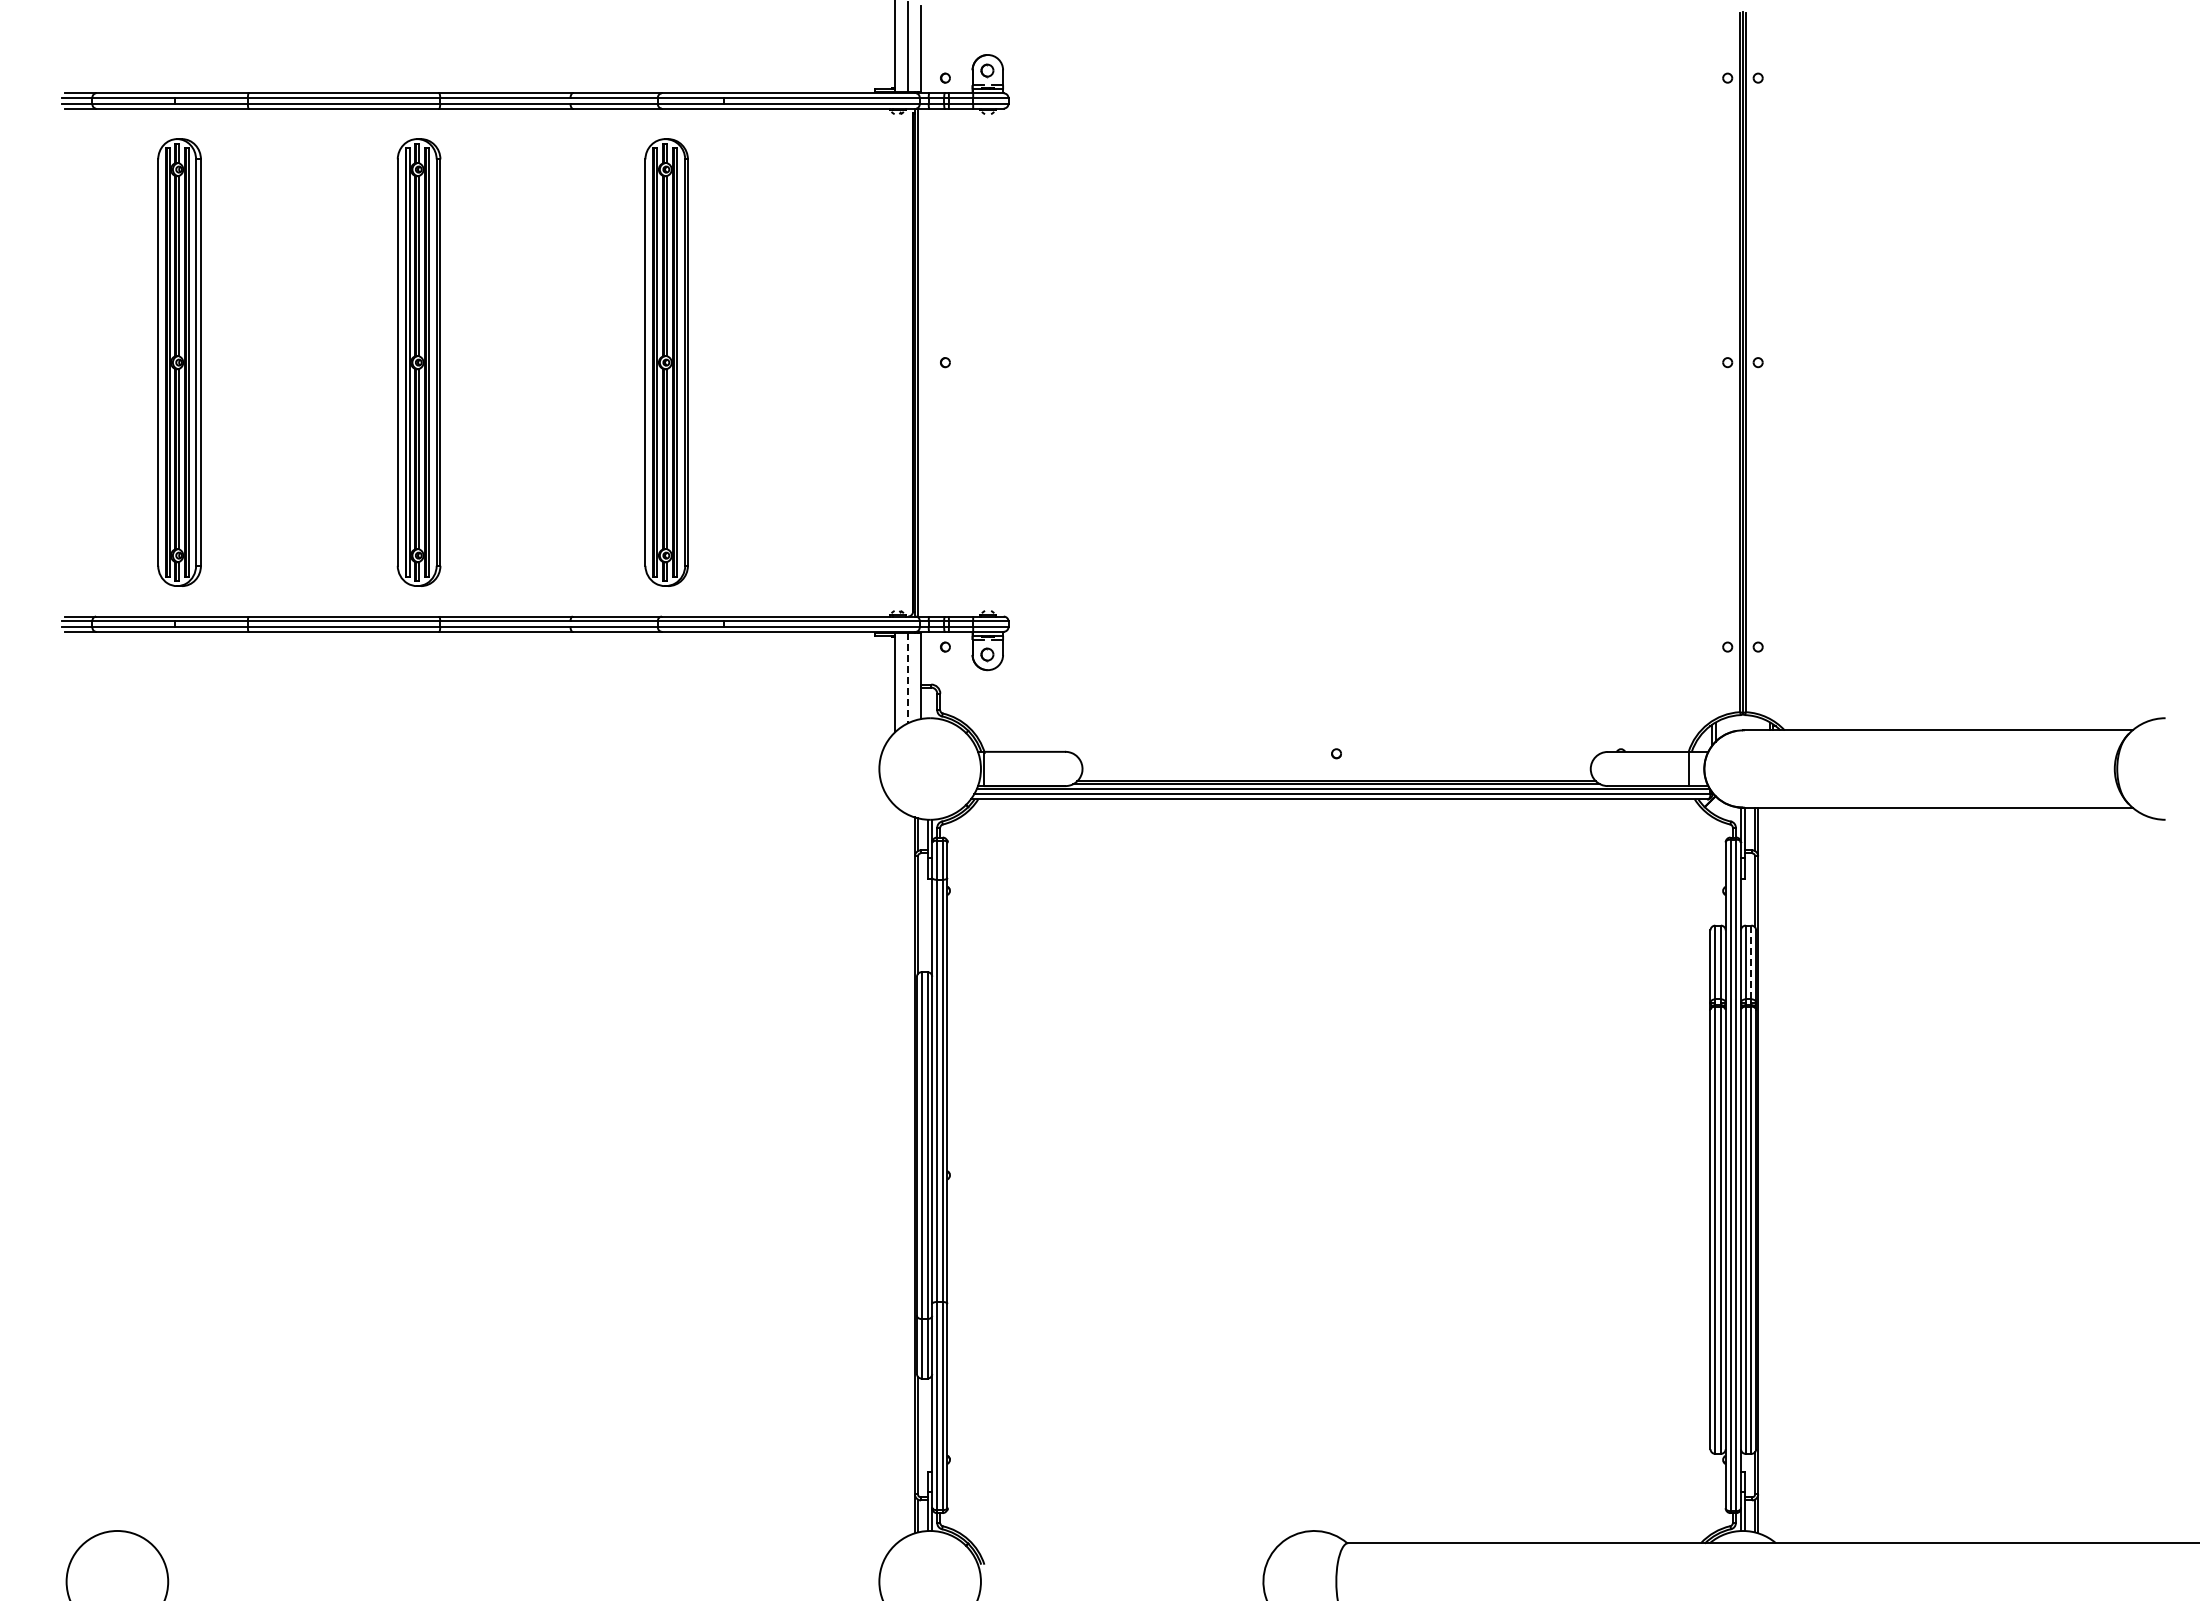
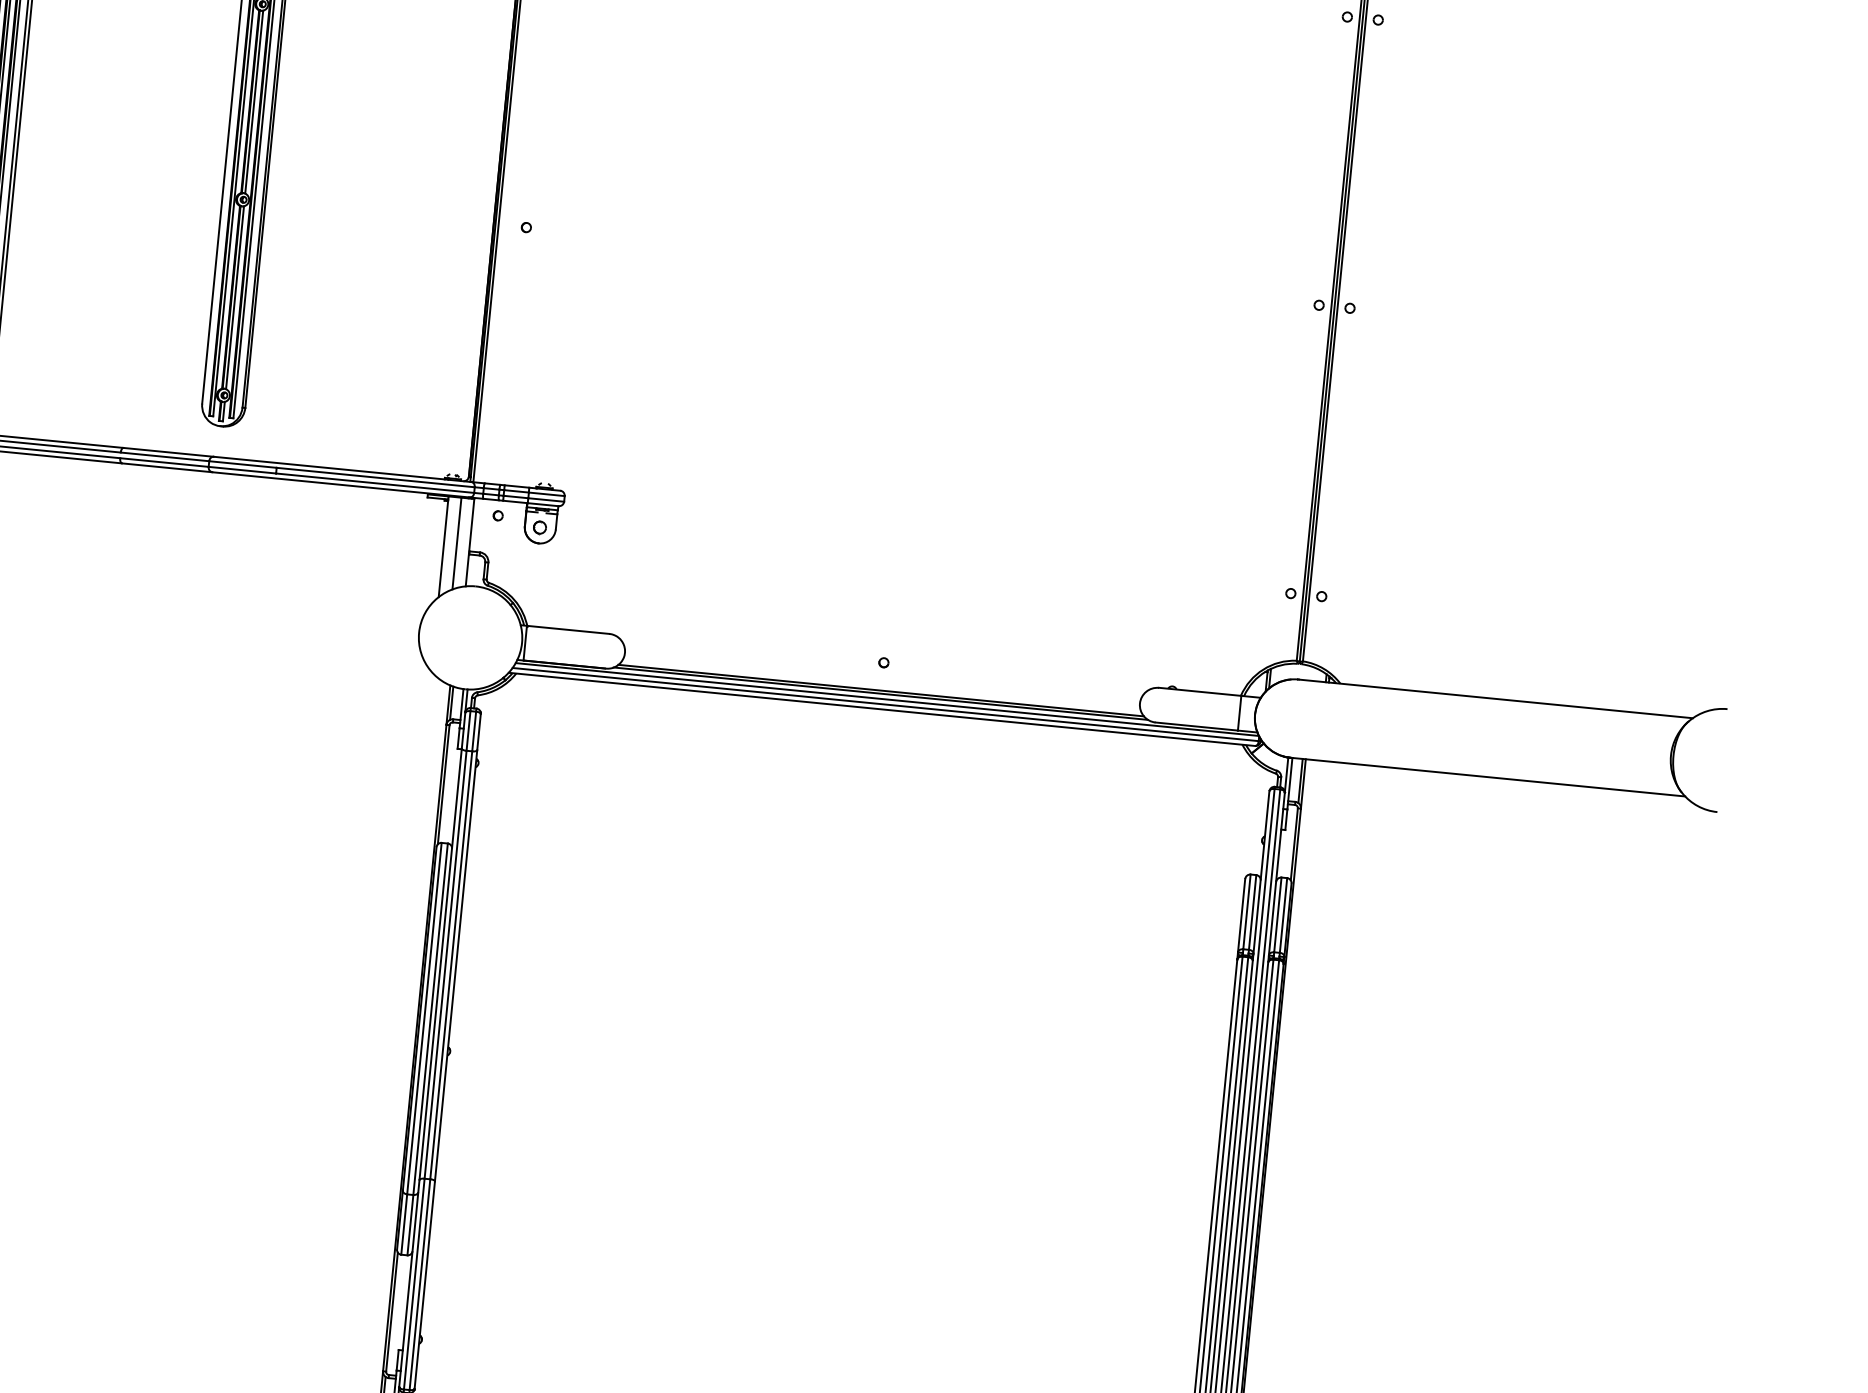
line: (907, 678) -> (456, 543), dashed -> solid
line: (1751, 962) -> (1283, 915), dashed -> solid

